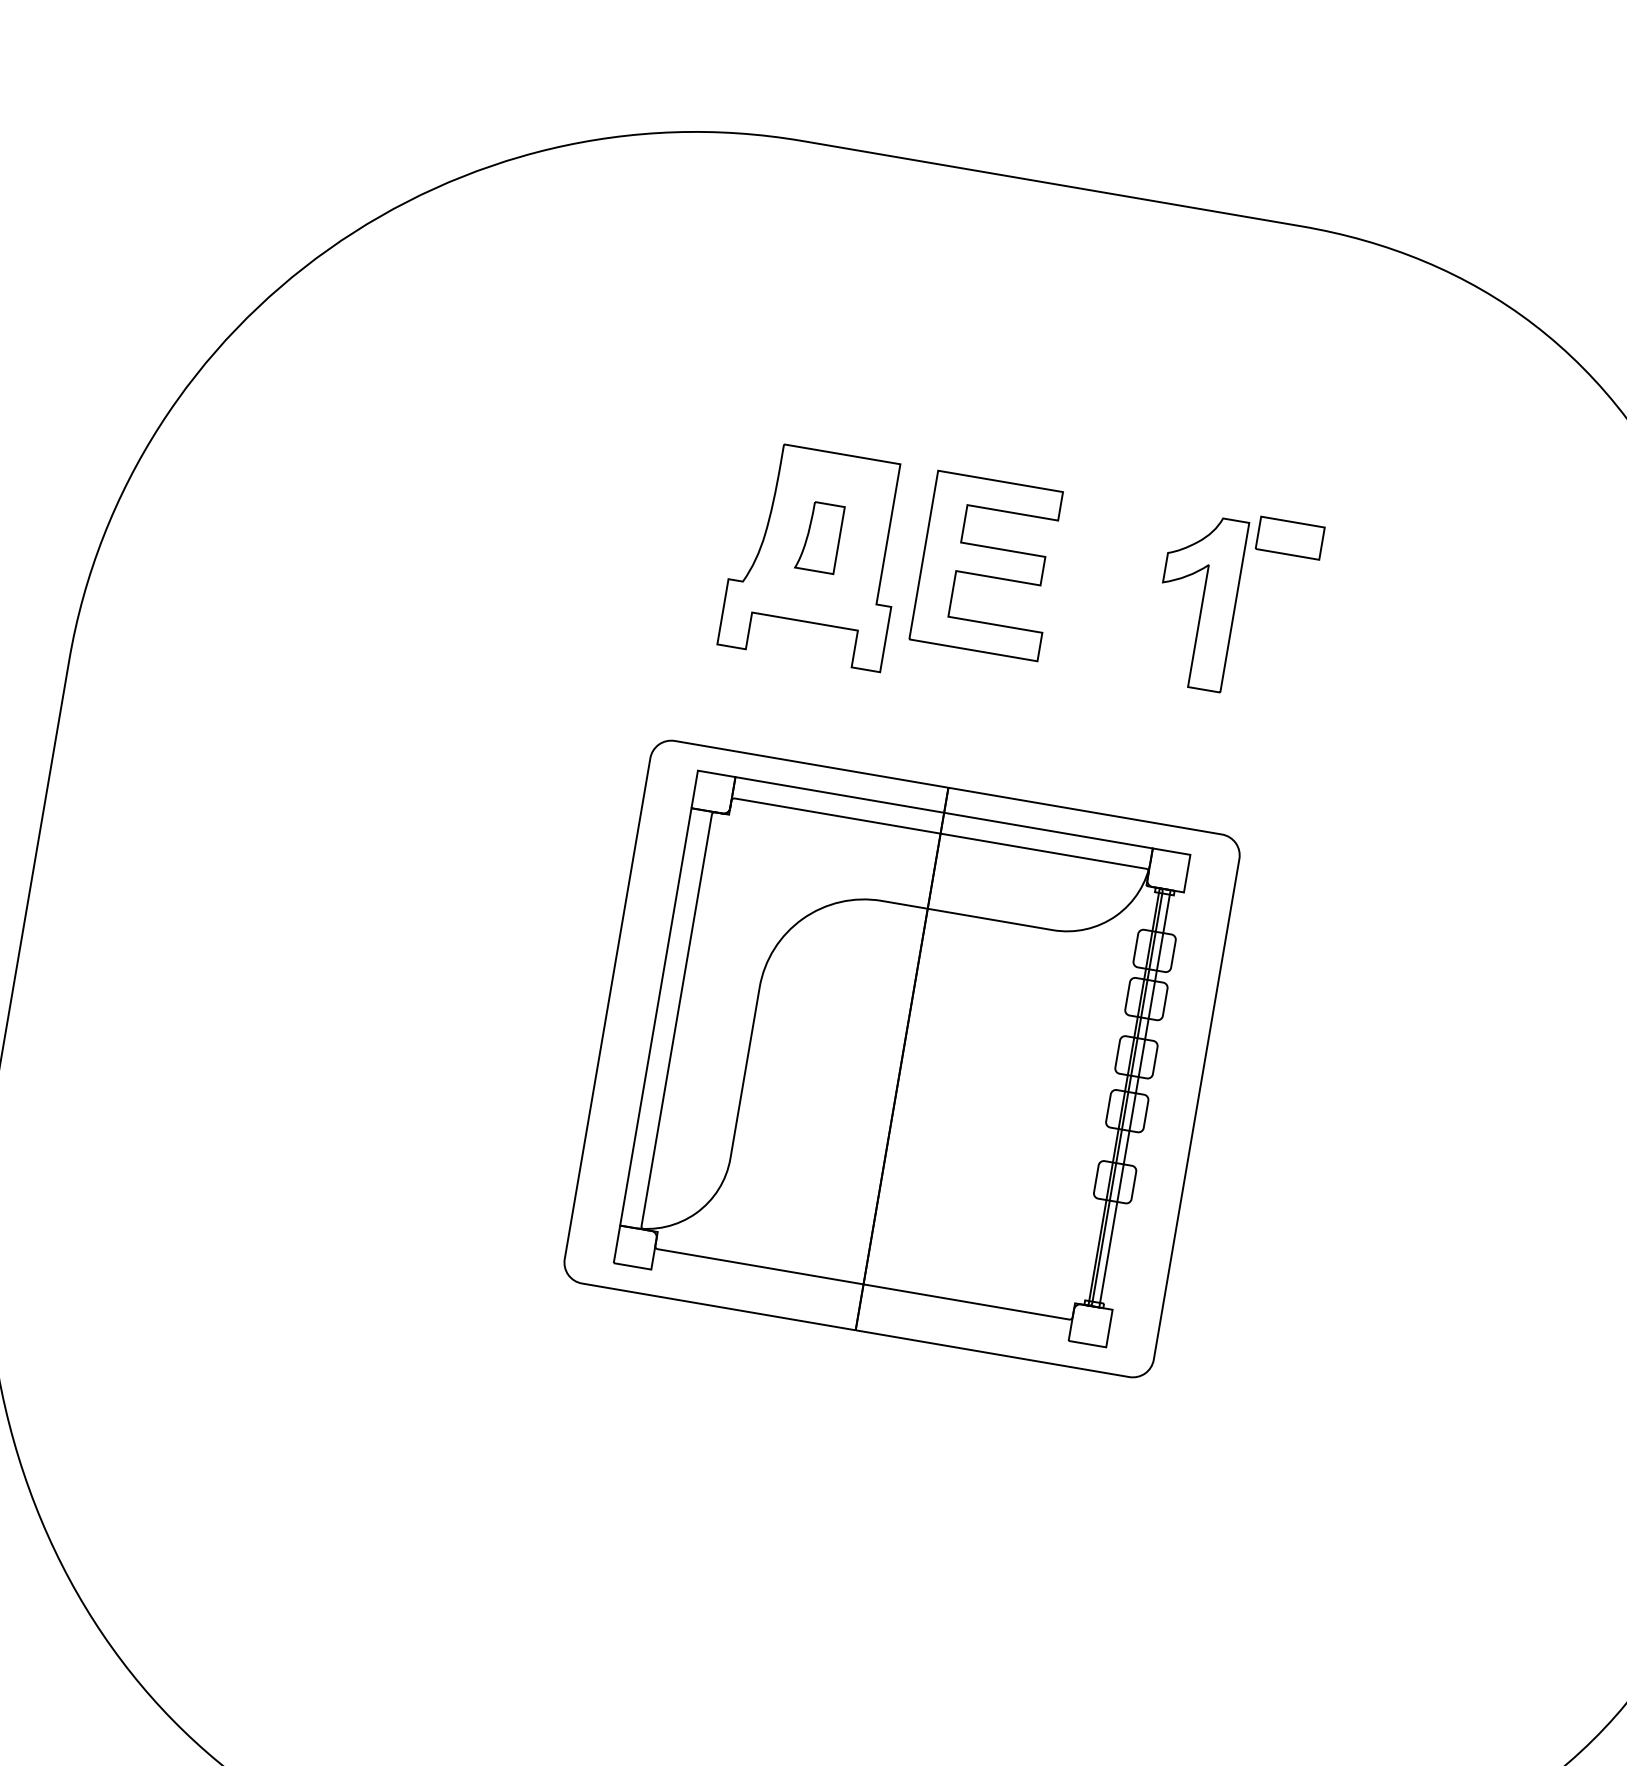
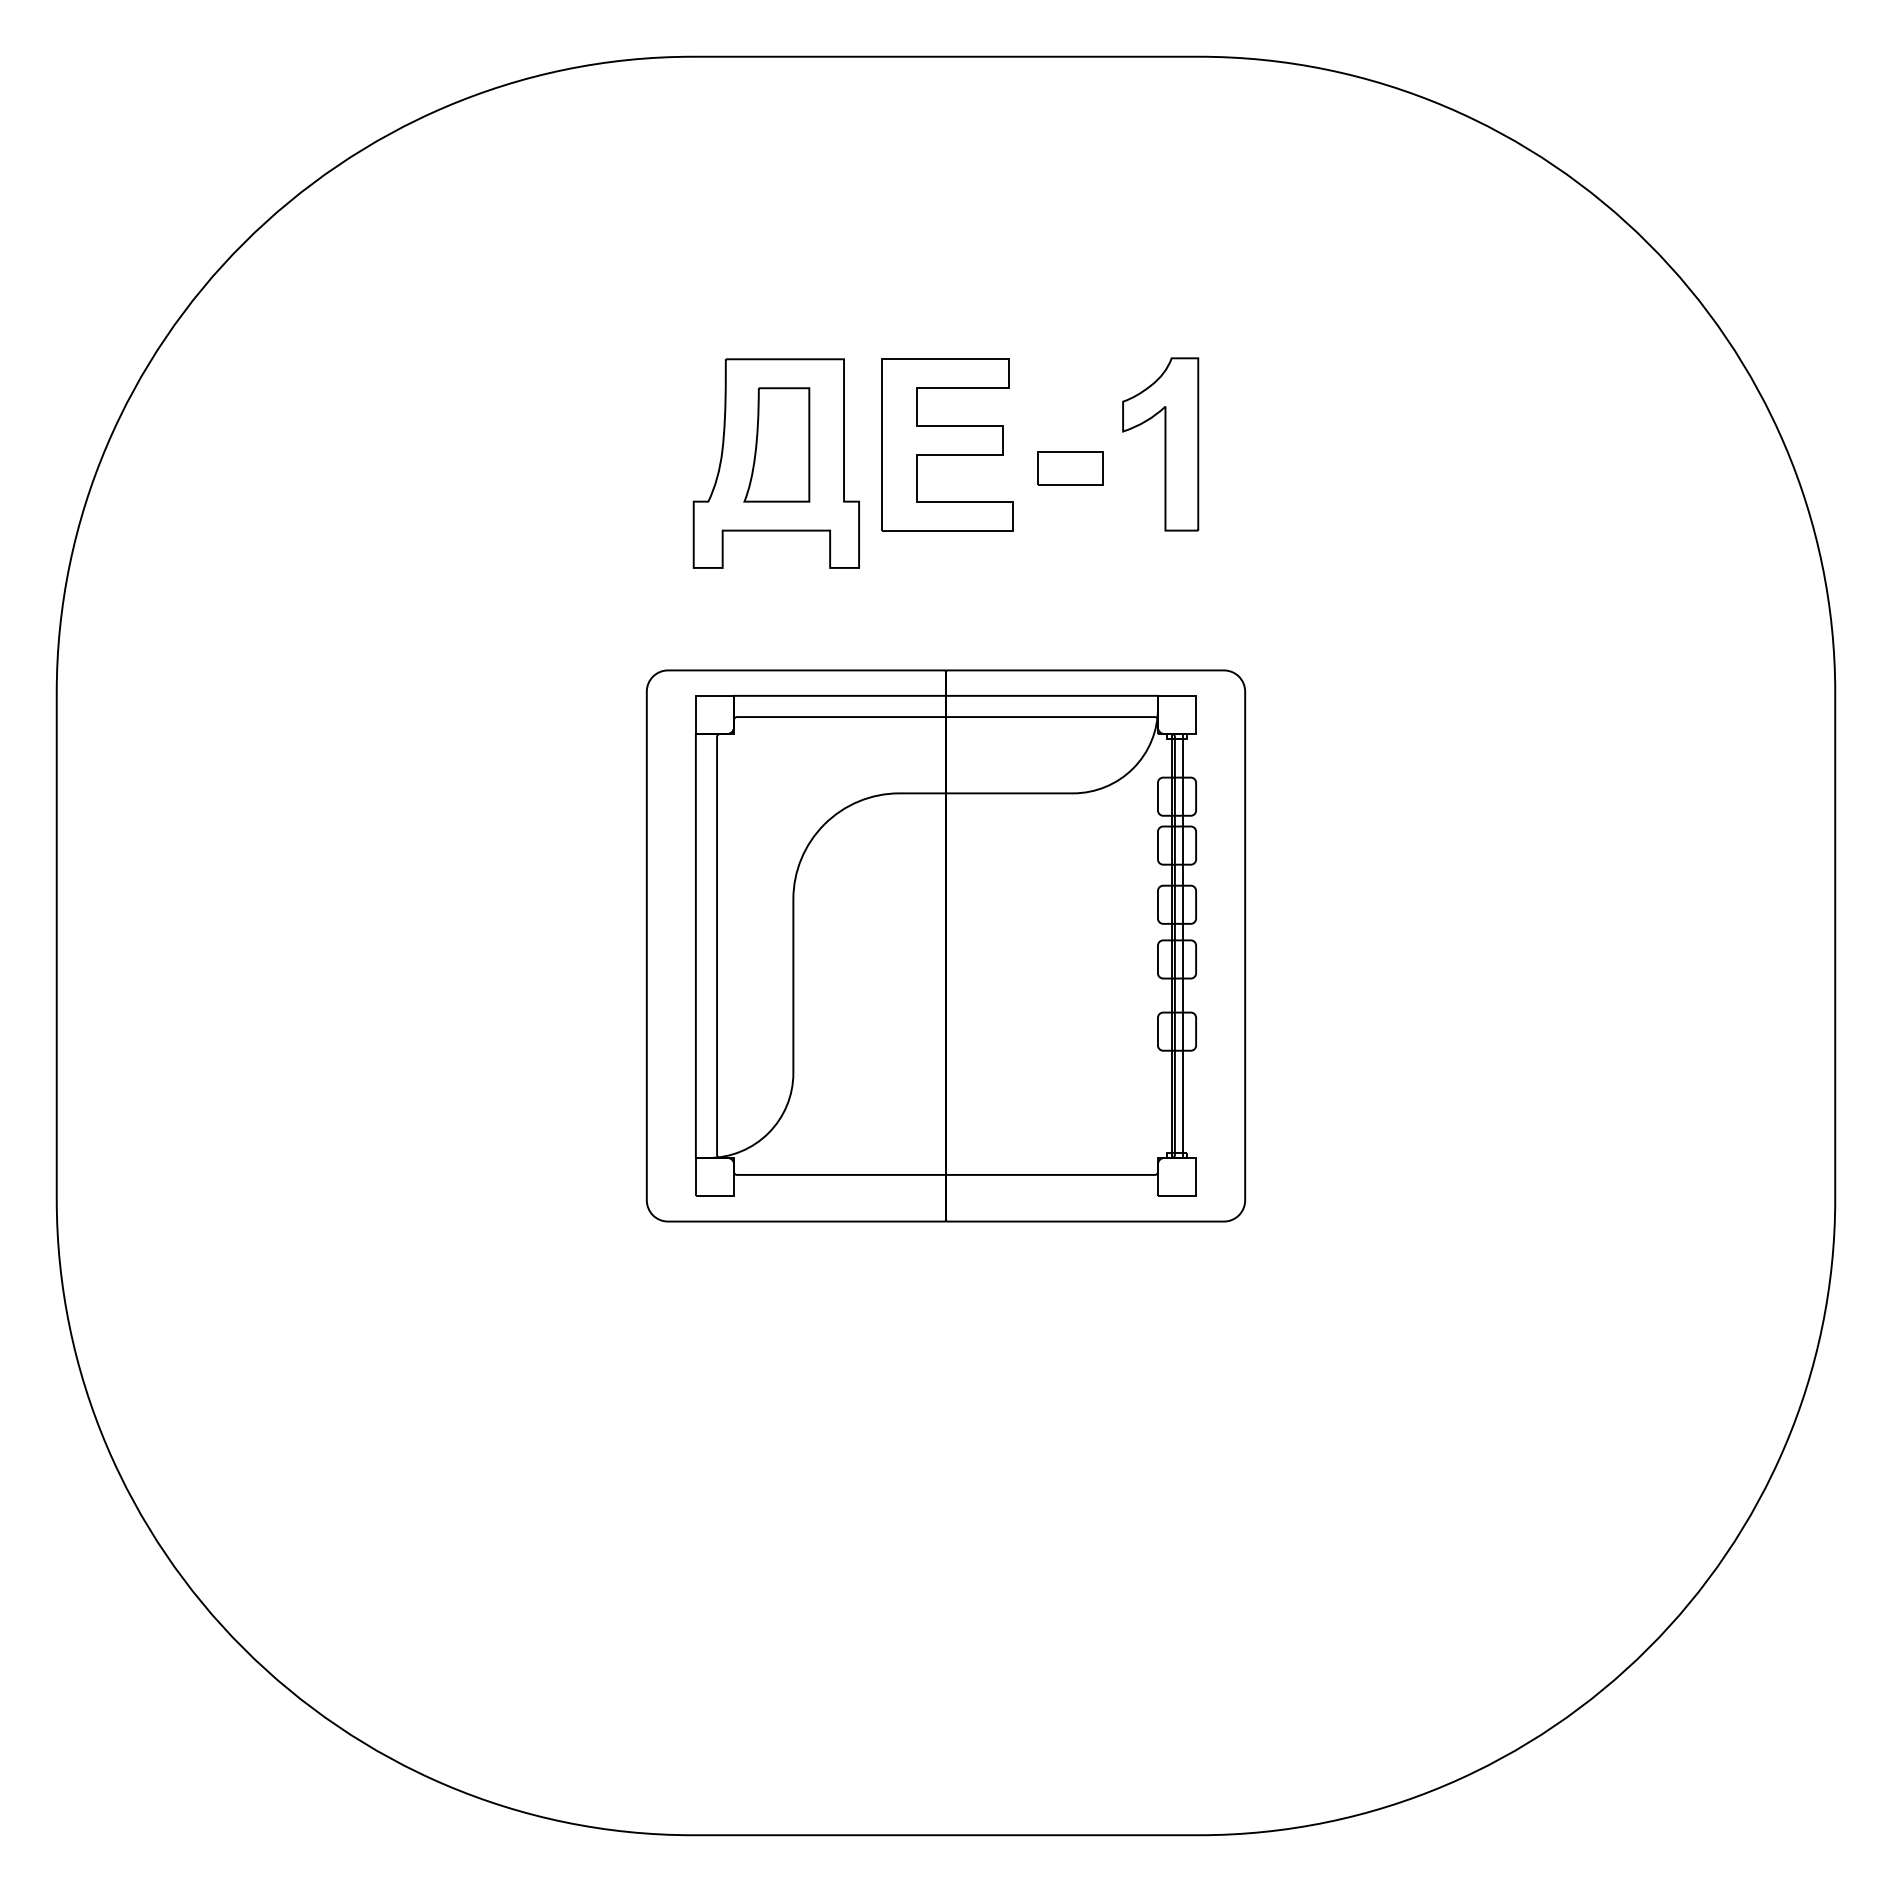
part: (819, 536) -> (776, 444), size x1.67
part: (1290, 538) -> (1070, 468), moved

